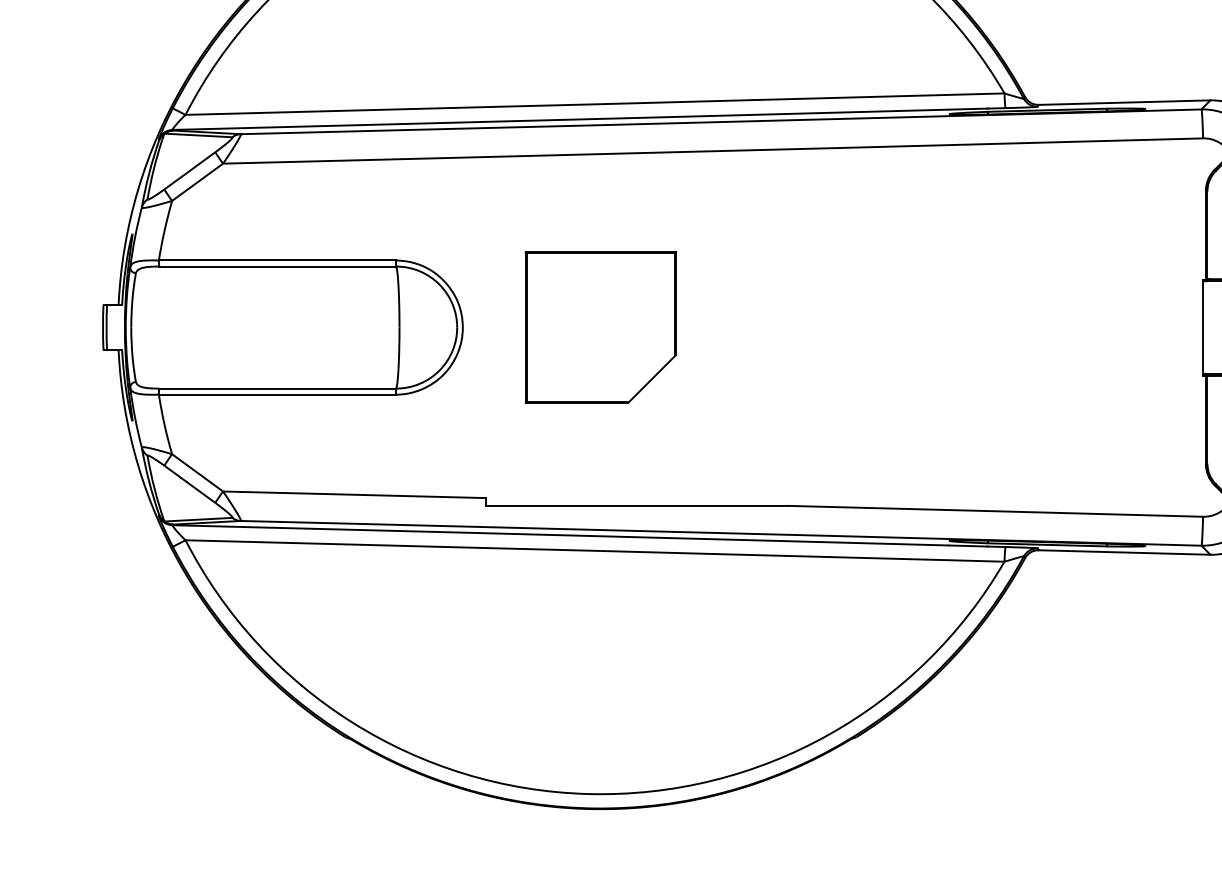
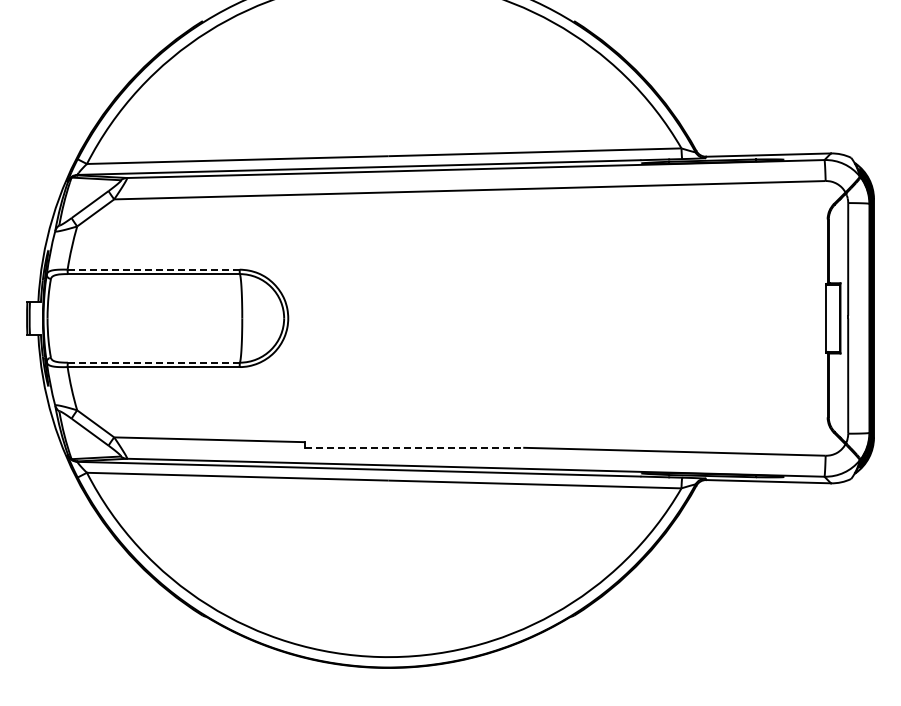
line: (277, 260) -> (153, 269), solid -> dashed
part: (600, 326) -> (388, 317), removed
line: (277, 388) -> (153, 362), solid -> dashed
line: (636, 505) -> (414, 447), solid -> dashed

